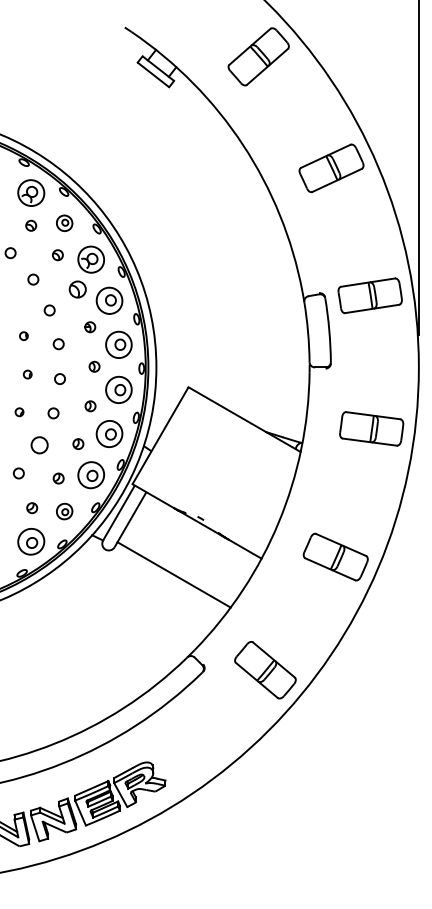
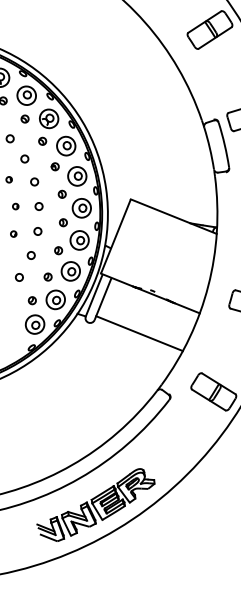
part: (64, 223) -> (26, 95), size x1.67
part: (77, 289) -> (42, 141), size x0.62
circle: (39, 445) -> (31, 255), size x0.62
part: (64, 511) -> (55, 299), size x1.67

